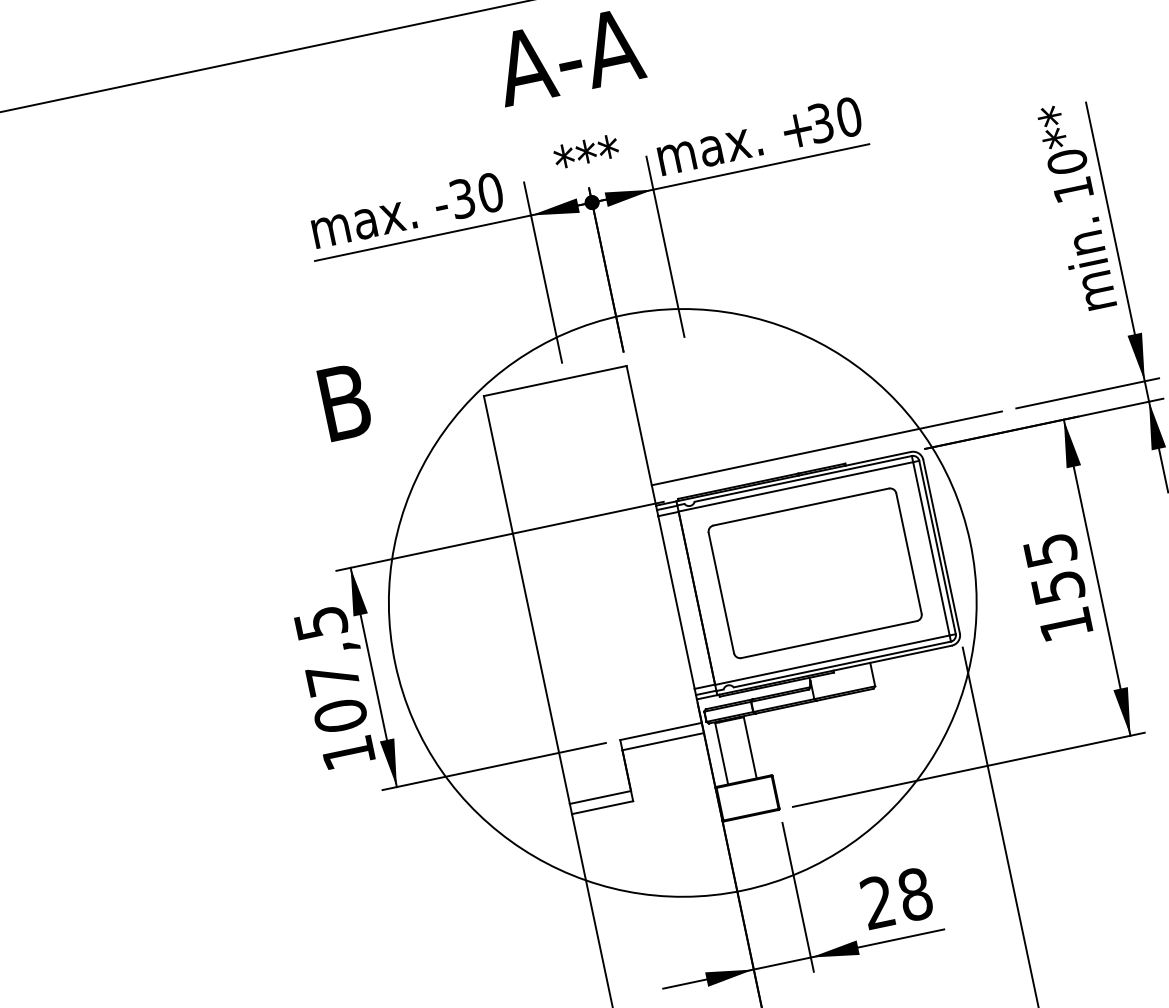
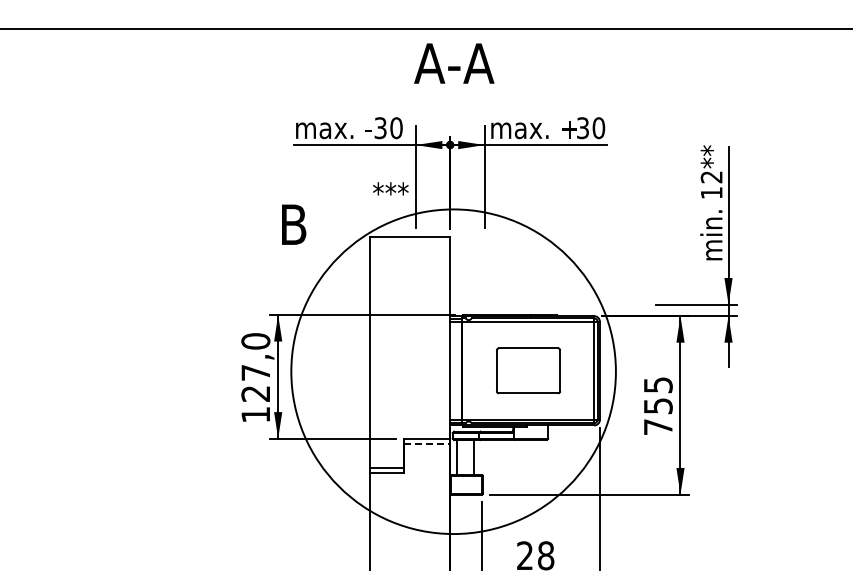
text: (585, 151) -> (390, 188), moved
text: (1067, 162) -> (711, 177), 10 -> 12
line: (825, 448) -> (548, 304), removed
part: (814, 572) -> (528, 370), size x0.6
text: (1066, 623) -> (658, 426), 155 -> 755
text: (330, 669) -> (255, 367), 107,5 -> 127,0
line: (663, 741) -> (427, 444), solid -> dashed

